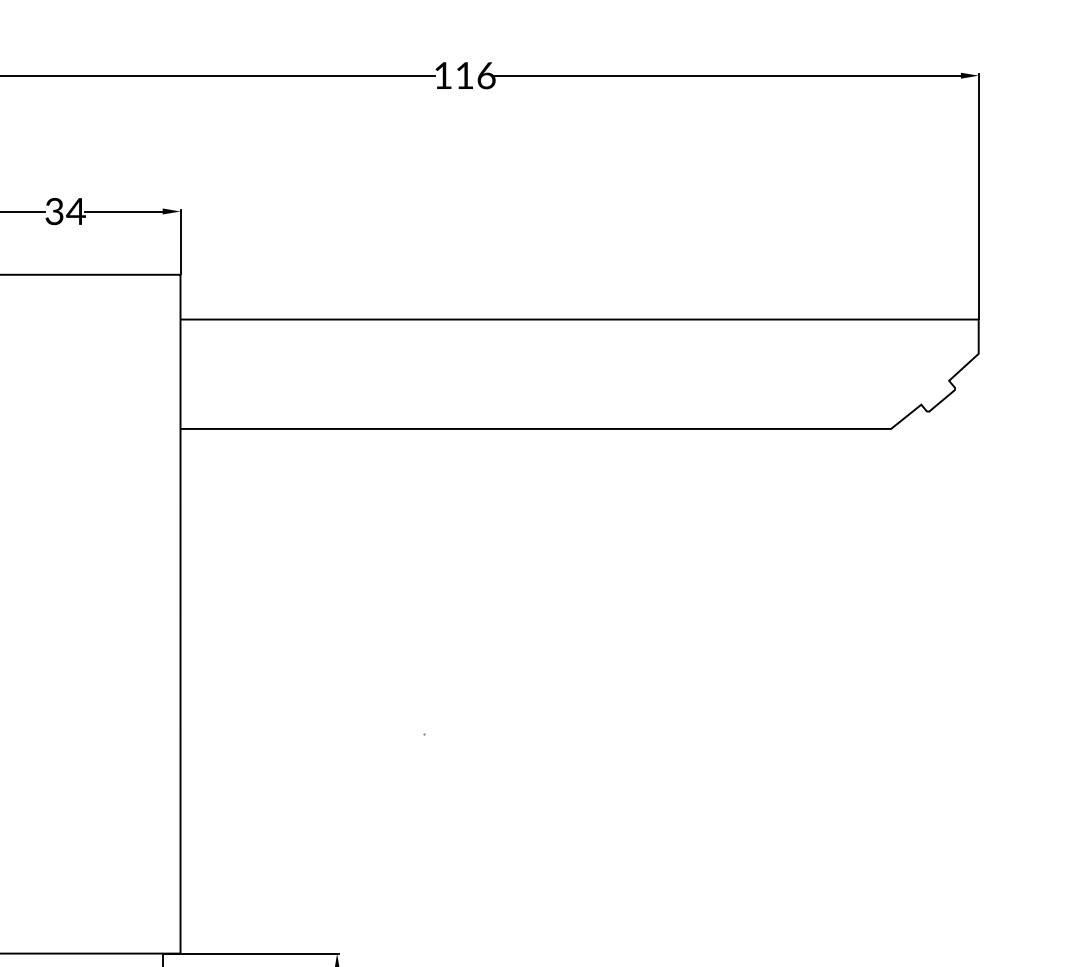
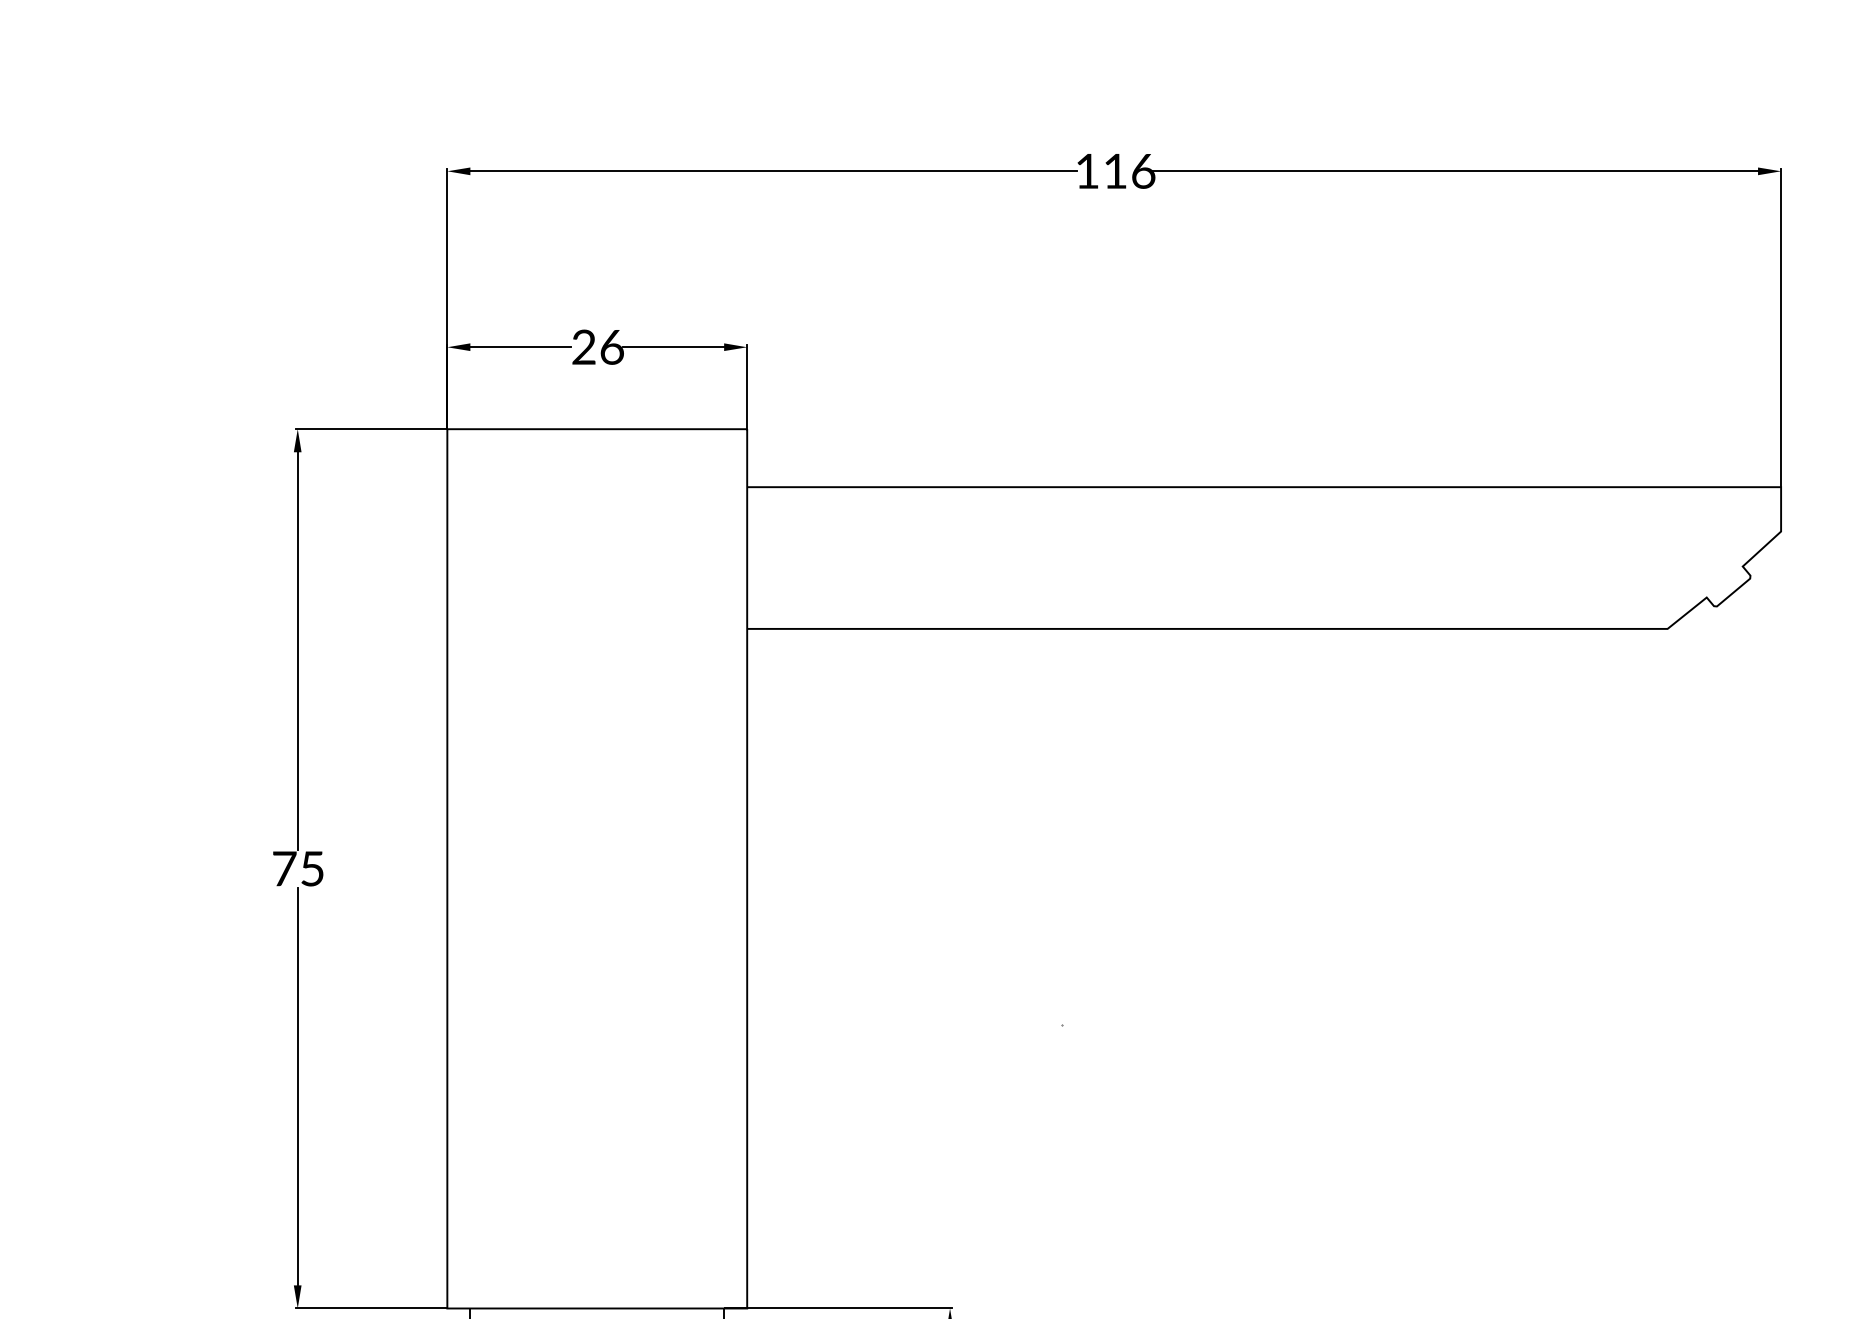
text: (65, 211) -> (598, 347), 34 -> 26

